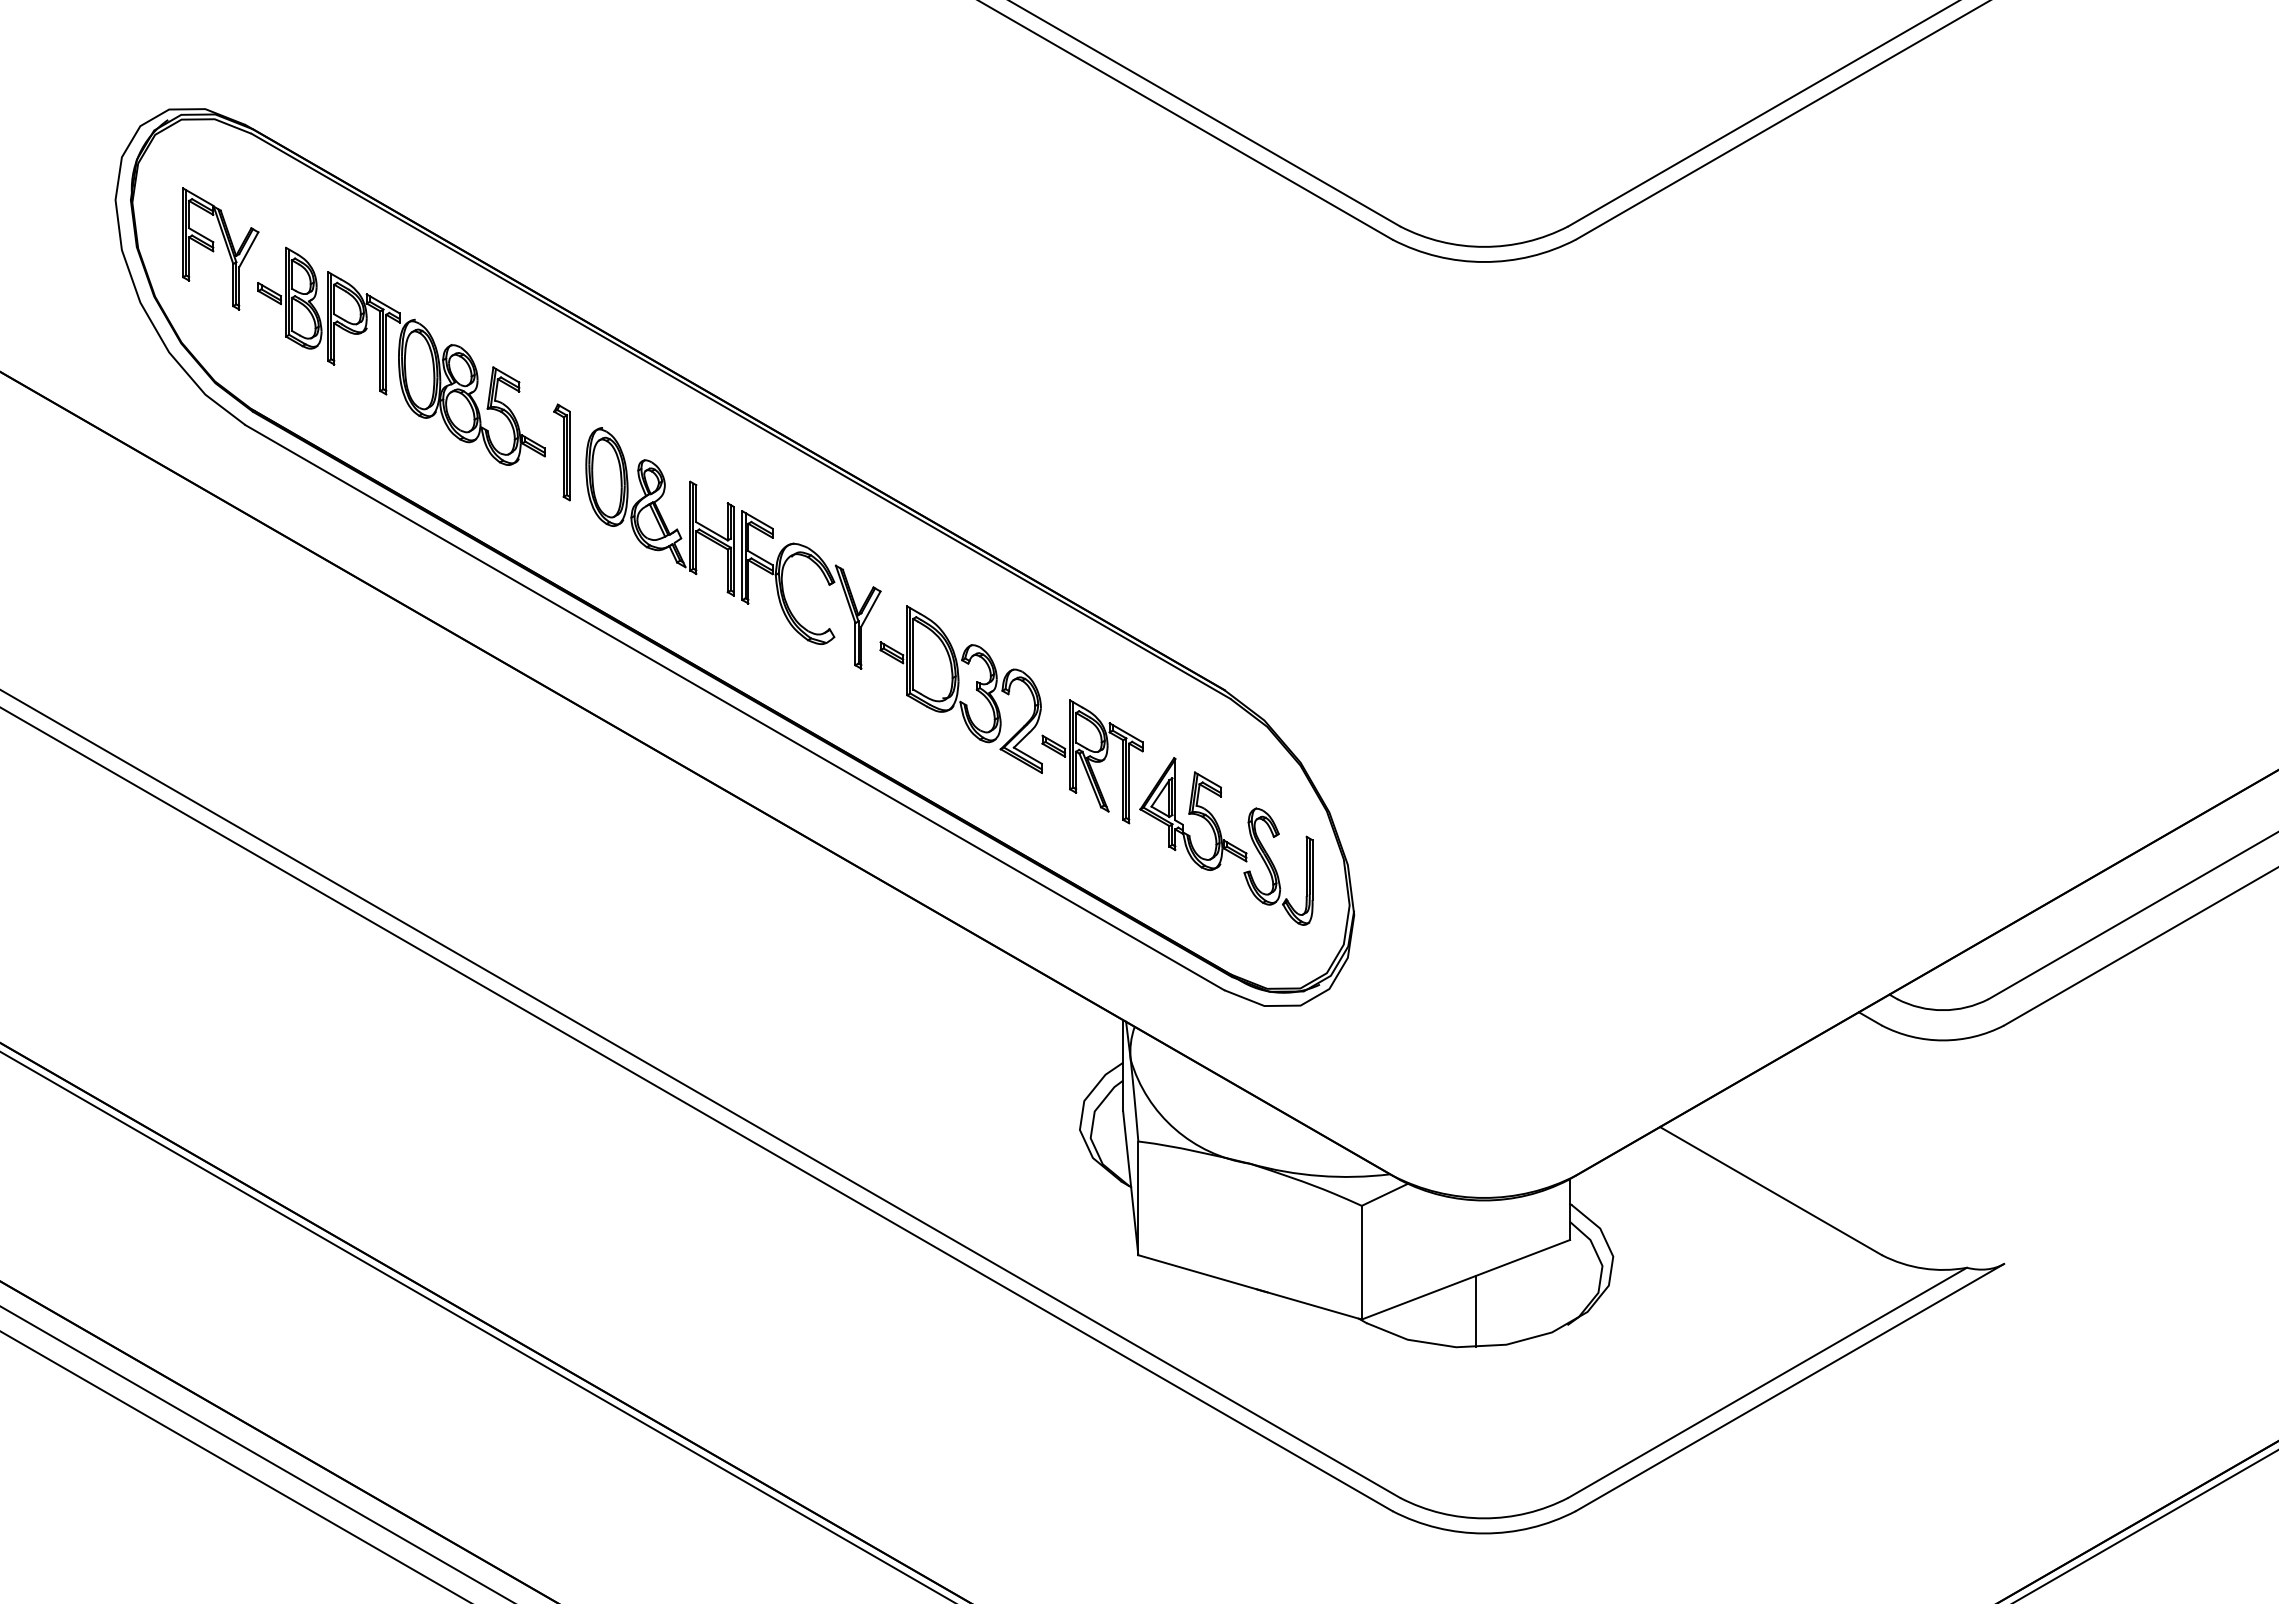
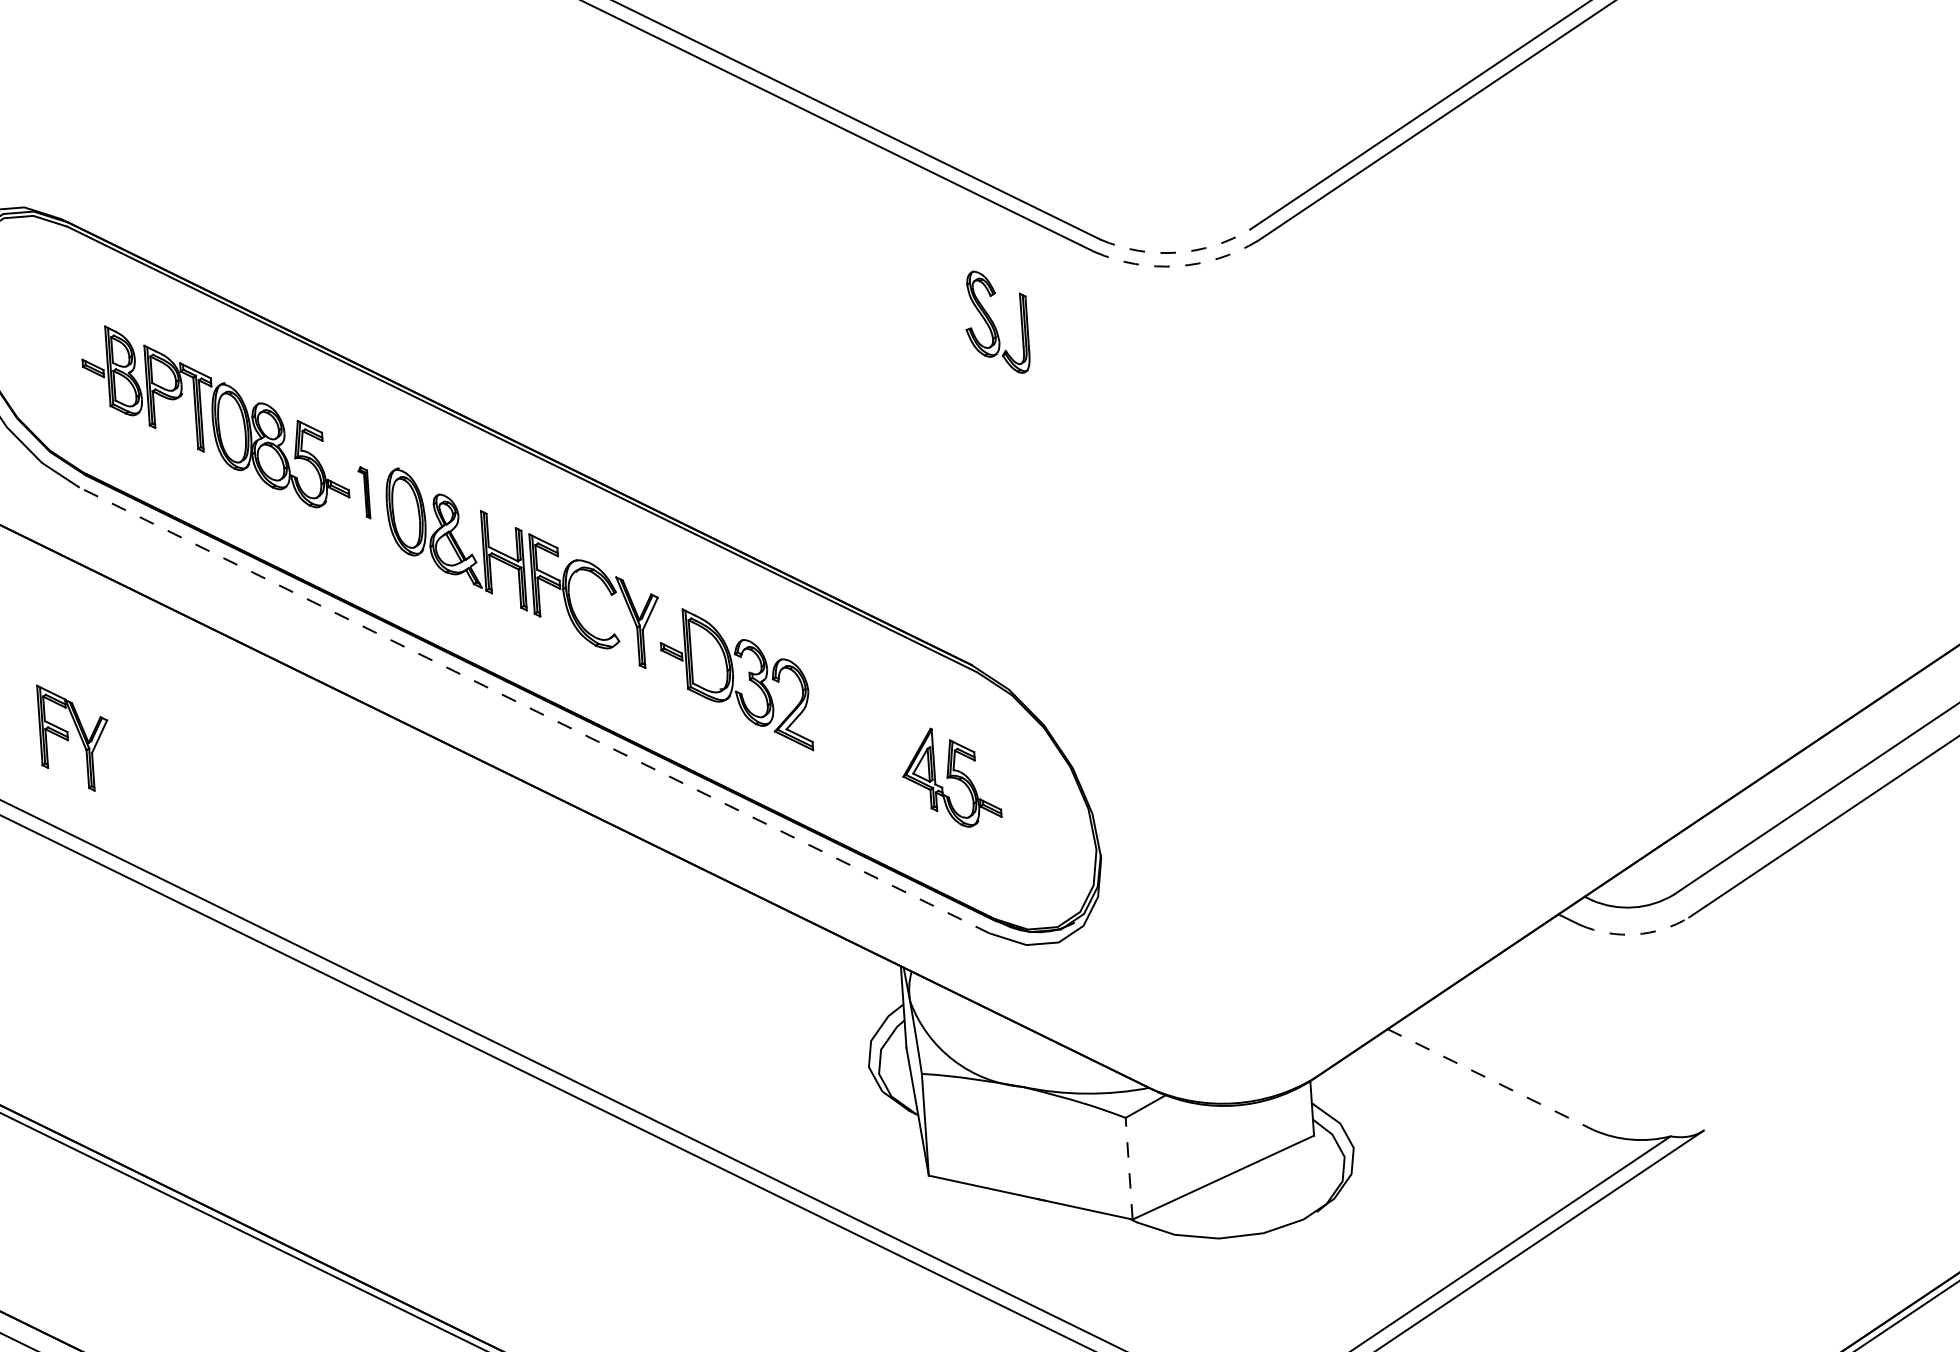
arc: (1484, 246) -> (1176, 252), solid -> dashed
part: (214, 247) -> (68, 736), moved
arc: (1484, 262) -> (1177, 266), solid -> dashed
part: (561, 452) -> (363, 492), size x0.6
line: (734, 707) -> (534, 710), solid -> dashed
part: (1092, 761) -> (857, 736), removed
part: (1278, 866) -> (996, 322), moved
arc: (1943, 1040) -> (1635, 934), solid -> dashed
line: (1771, 1191) -> (1491, 1080), solid -> dashed
line: (1361, 1262) -> (1128, 1168), solid -> dashed
line: (1476, 1311) -> (1234, 1205), removed

